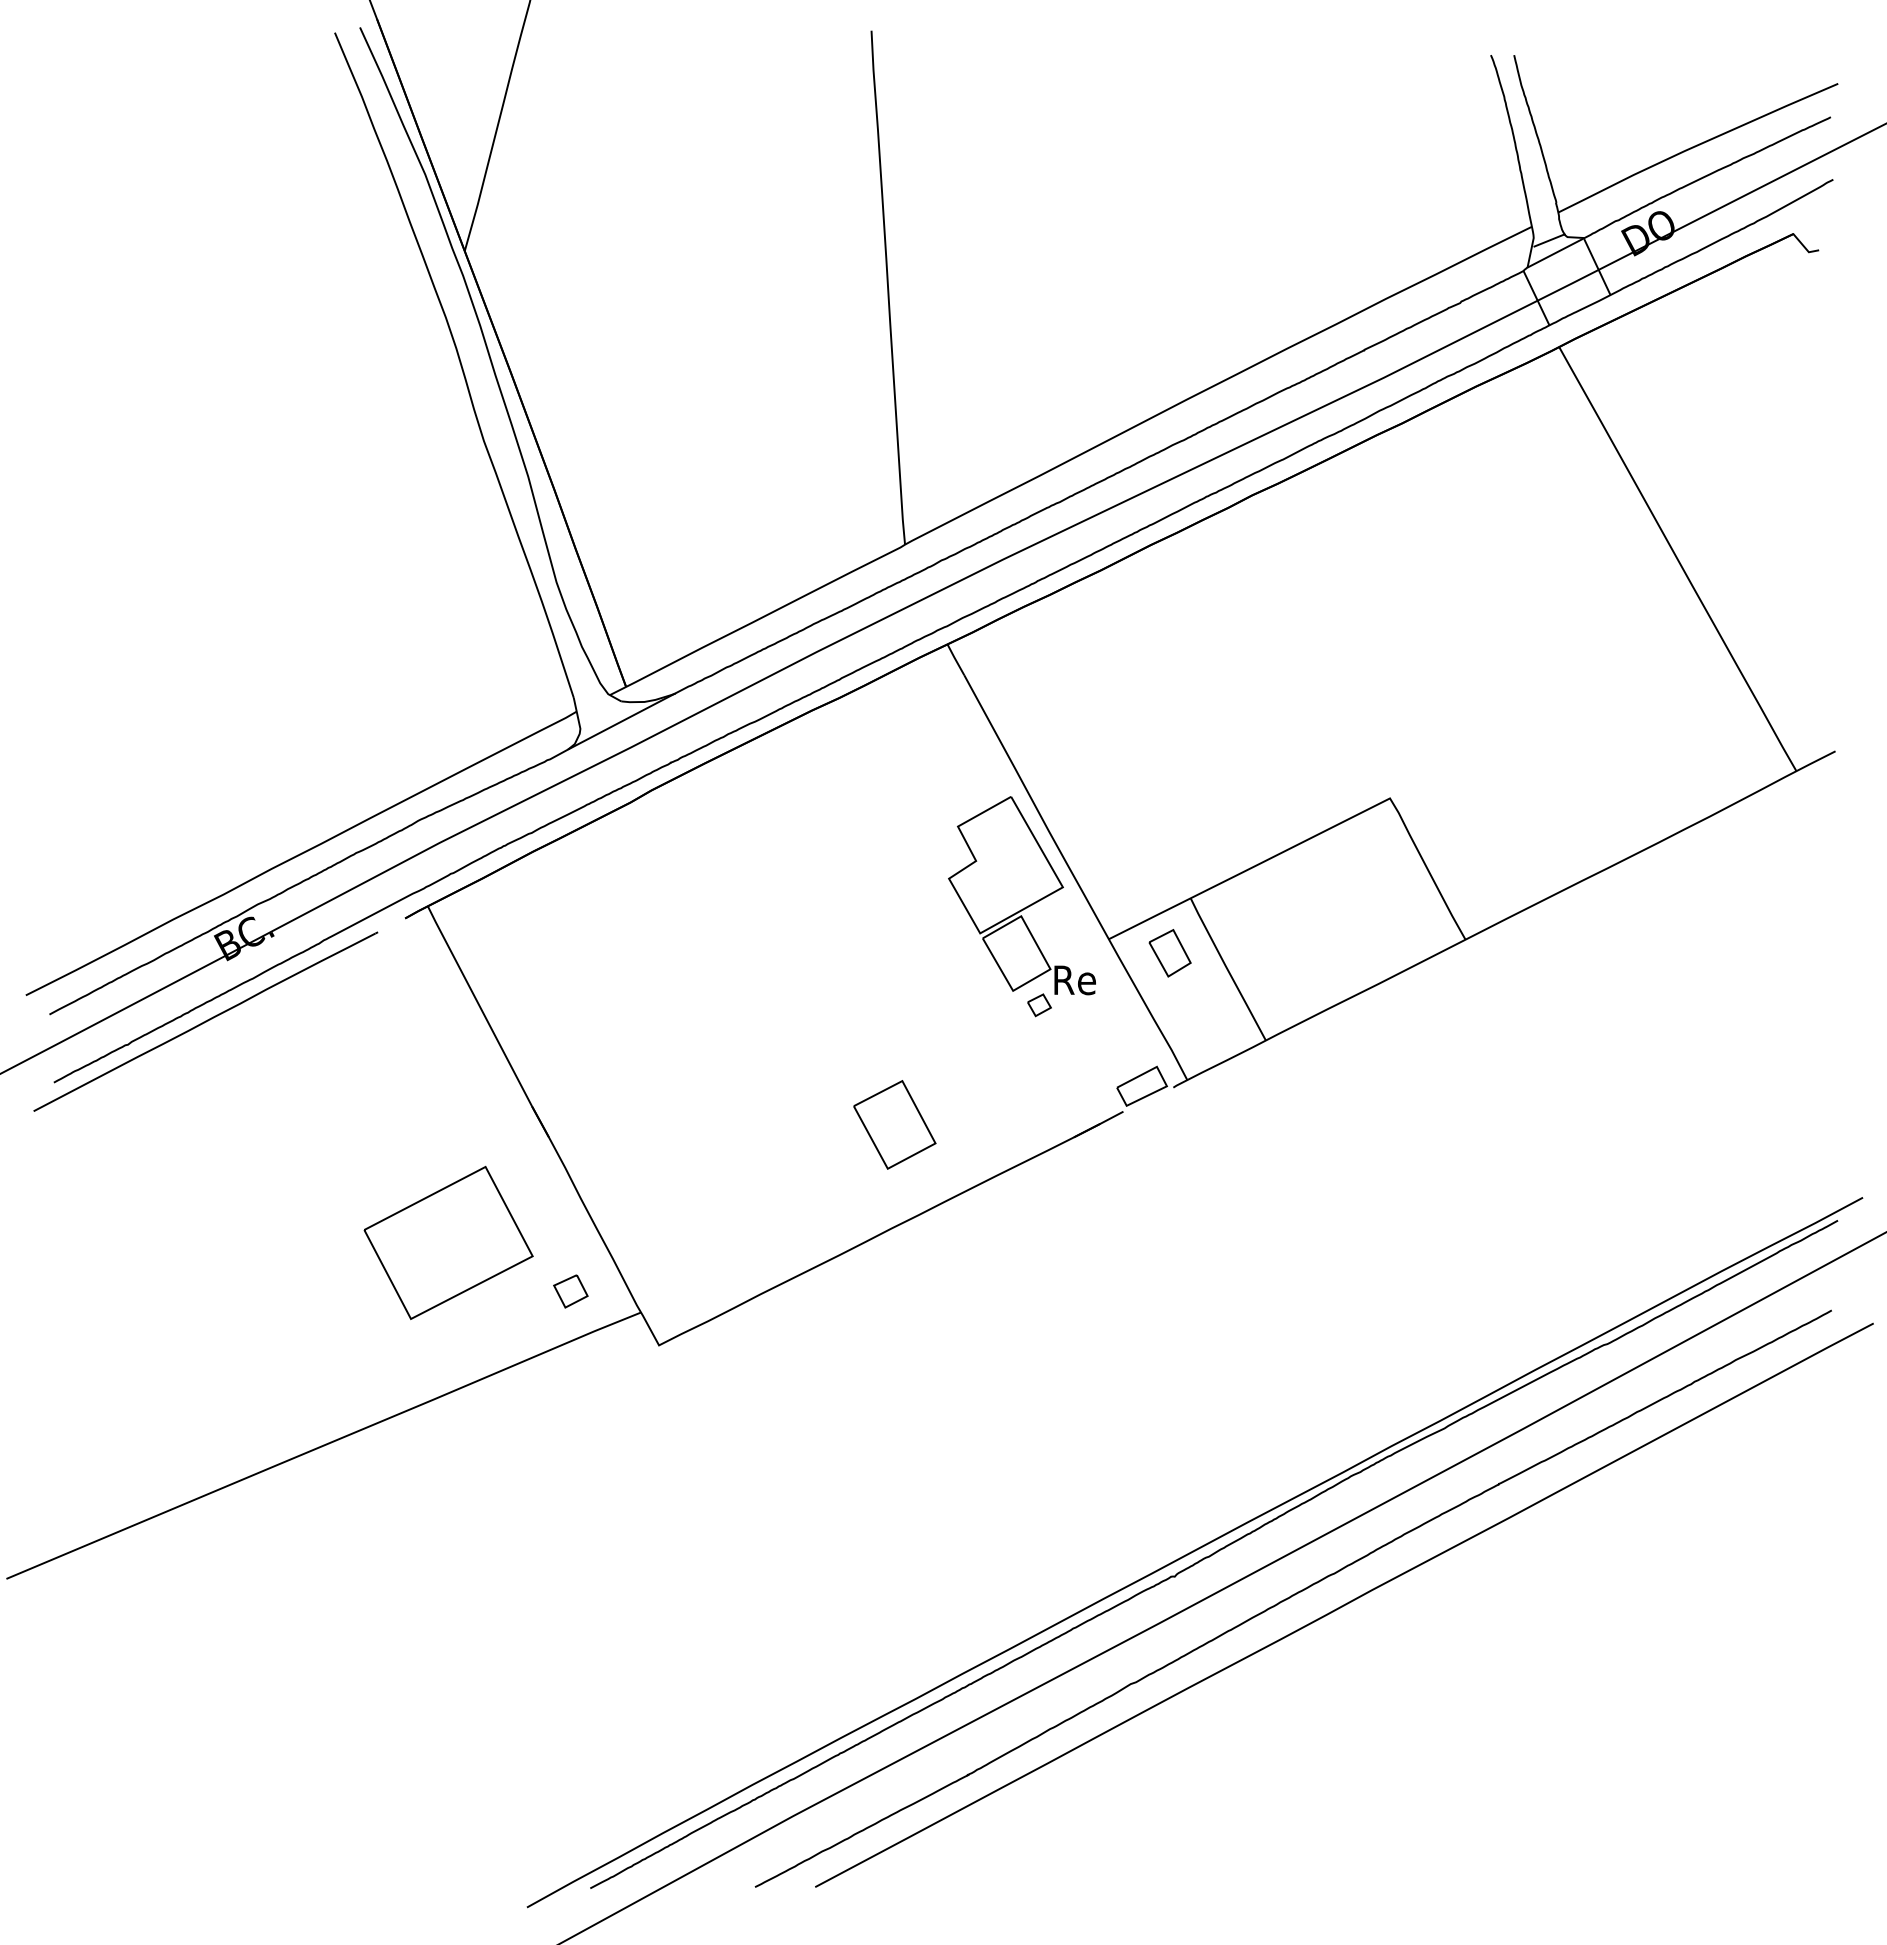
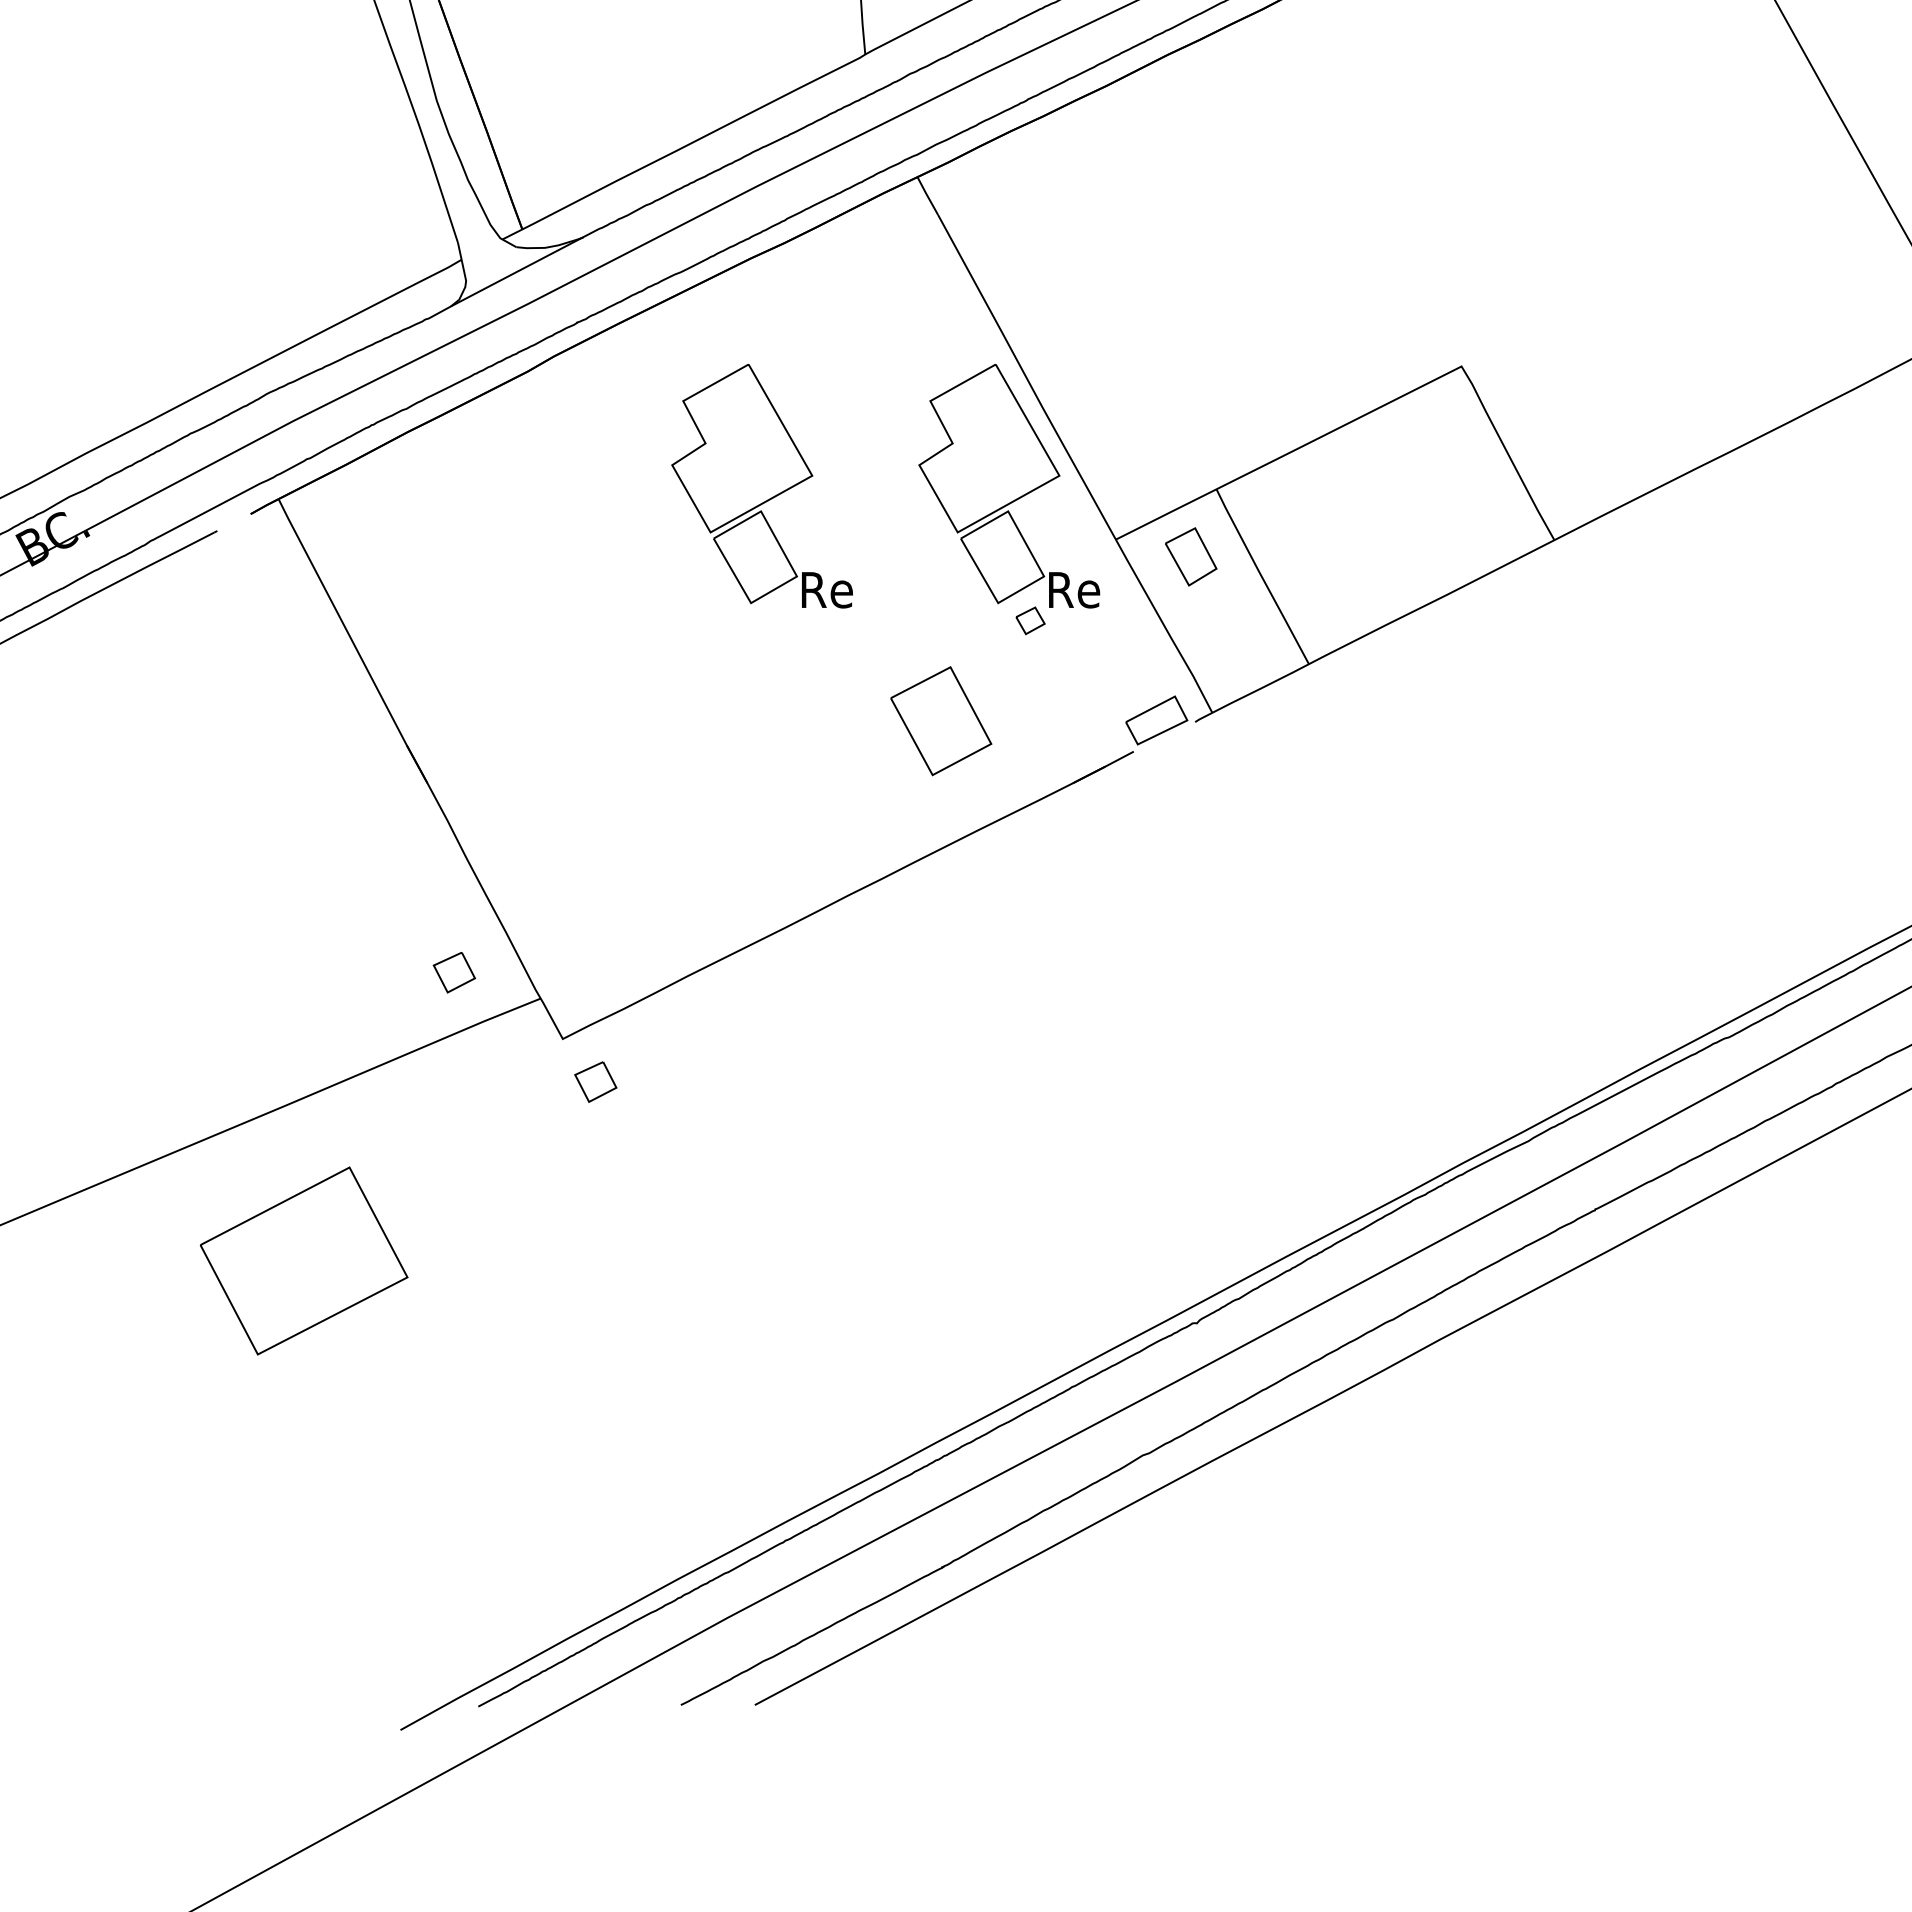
part: (820, 895) -> (761, 485), added
part: (894, 1124) -> (940, 720), moved
part: (448, 1242) -> (303, 1260), moved
part: (685, 1380) -> (595, 1082), added

